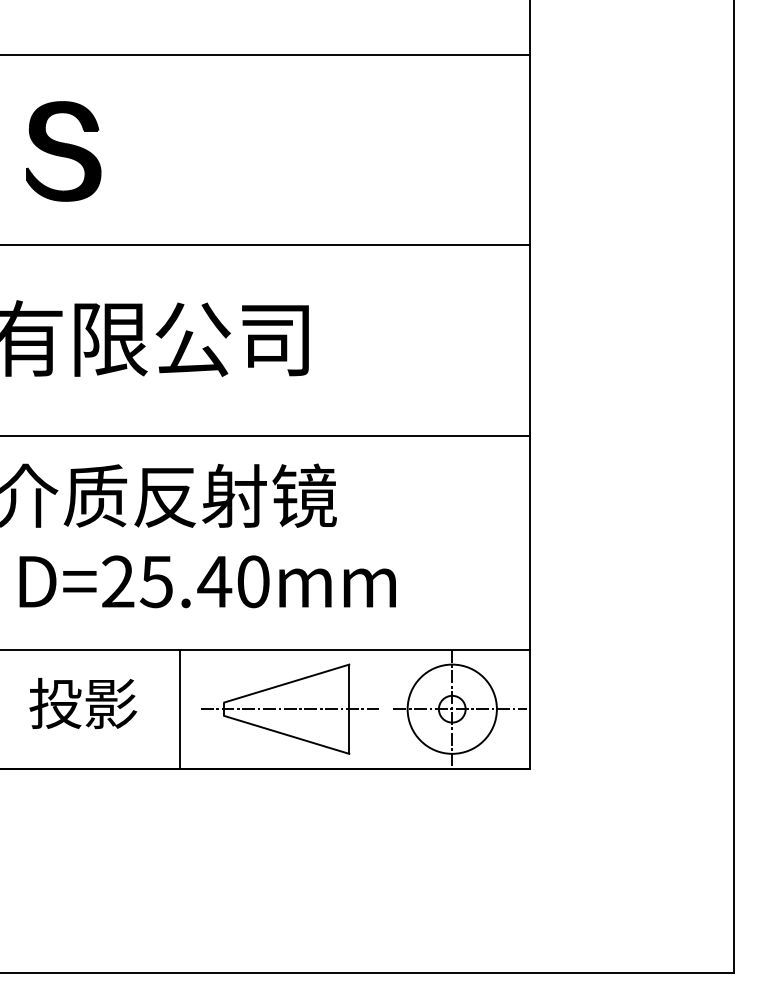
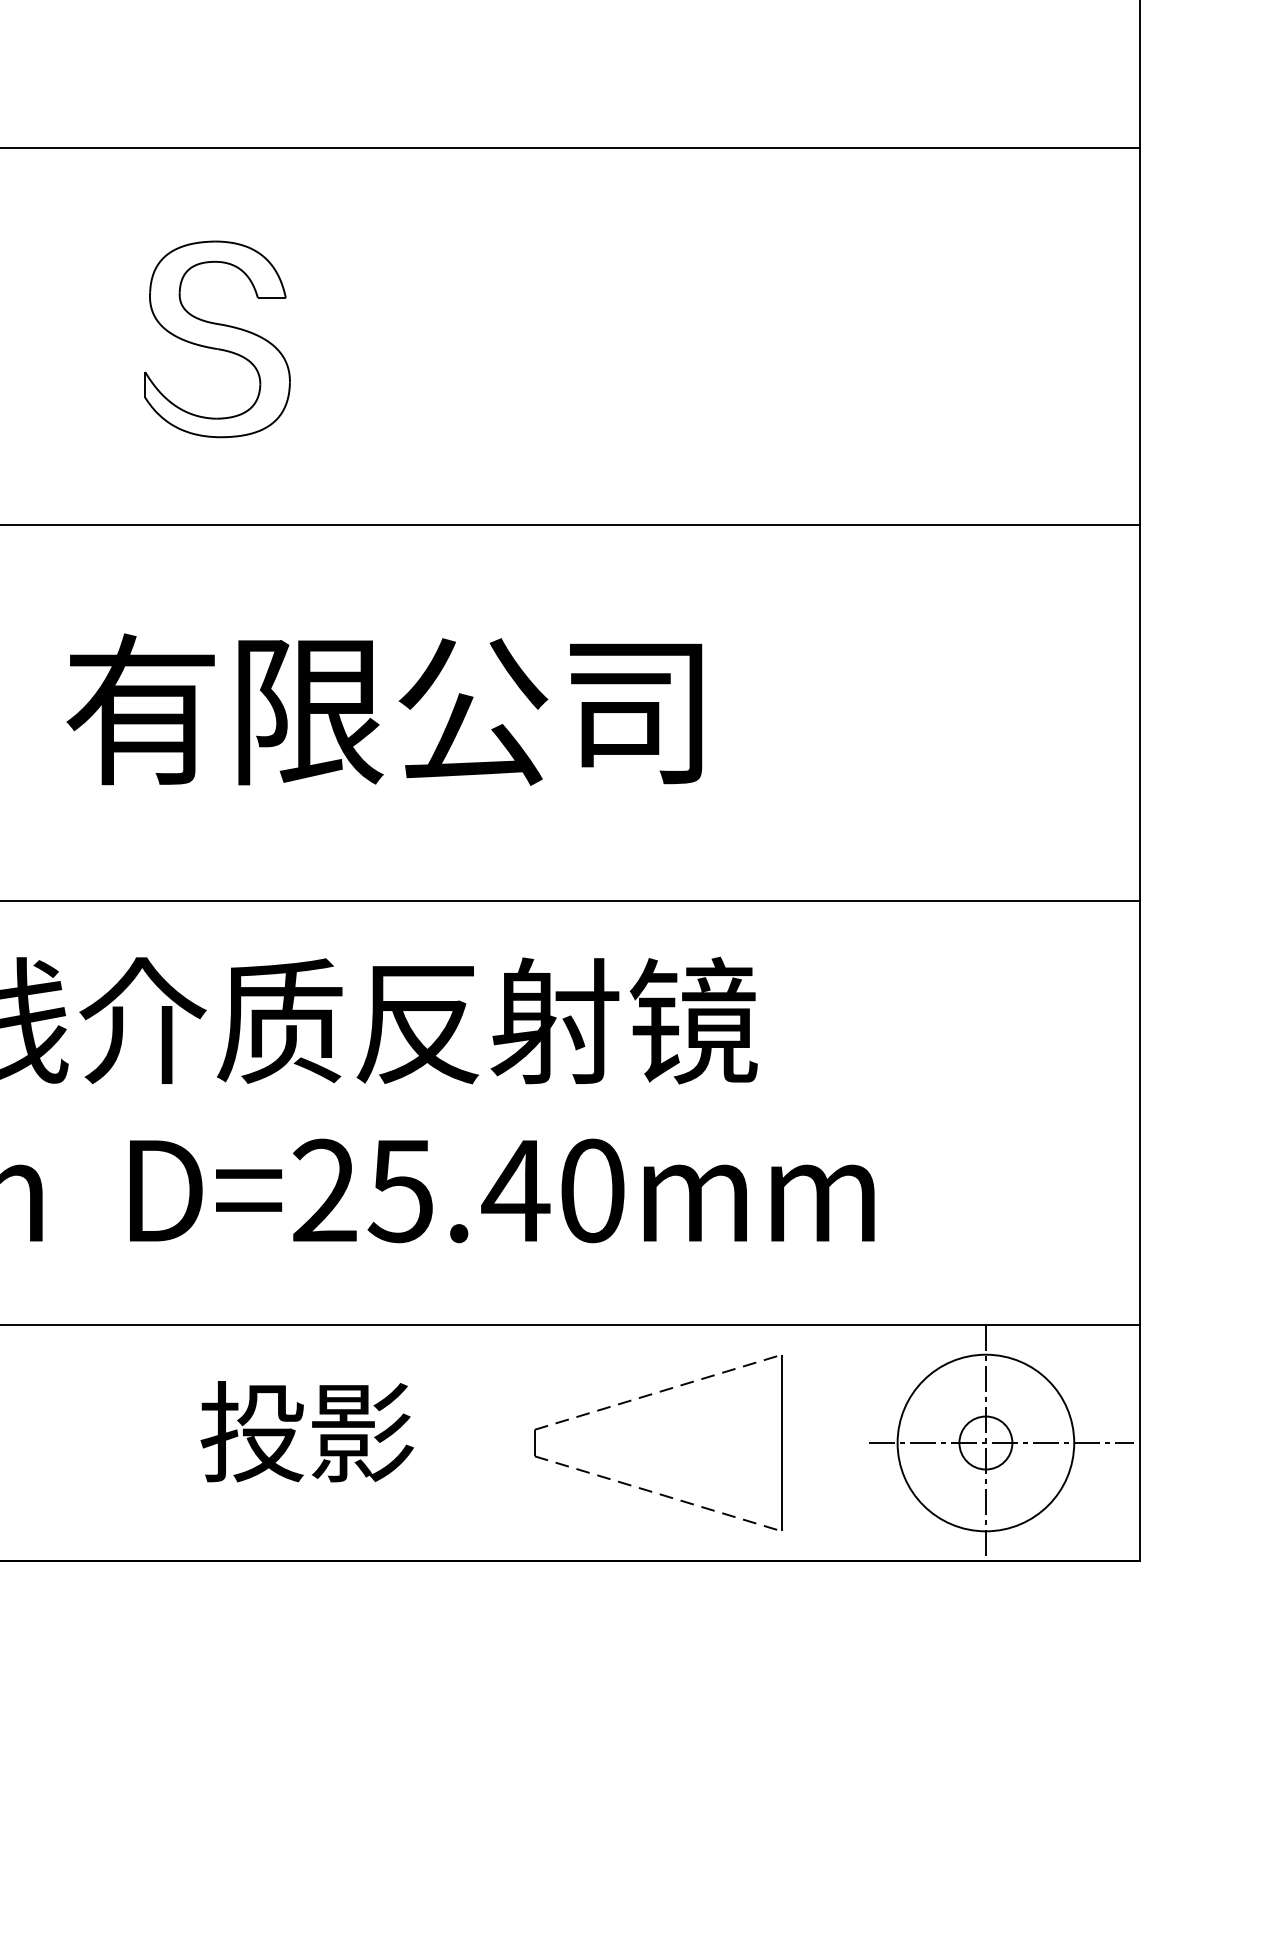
fill: (63, 151) -> (216, 339), removed
line: (287, 683) -> (659, 1392), solid -> dashed
text: (83, 703) -> (307, 1431), moved
line: (179, 708) -> (446, 1441), removed
line: (289, 709) -> (663, 1443), removed
line: (287, 735) -> (659, 1494), solid -> dashed

